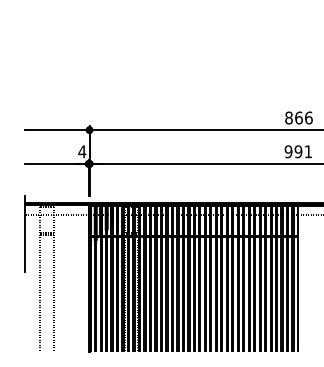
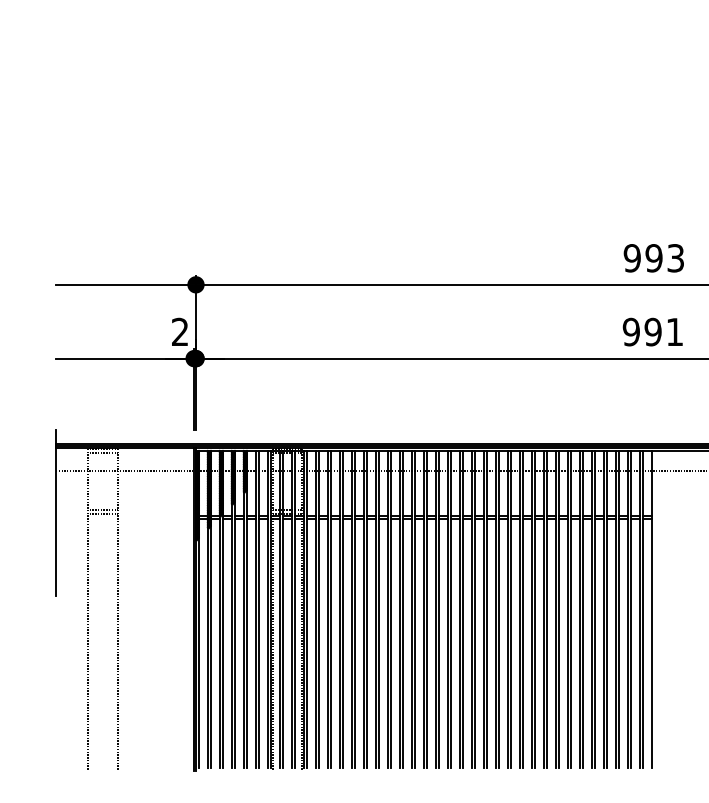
text: (298, 117) -> (653, 257), 866 -> 993
text: (82, 151) -> (180, 331), 4 -> 2

